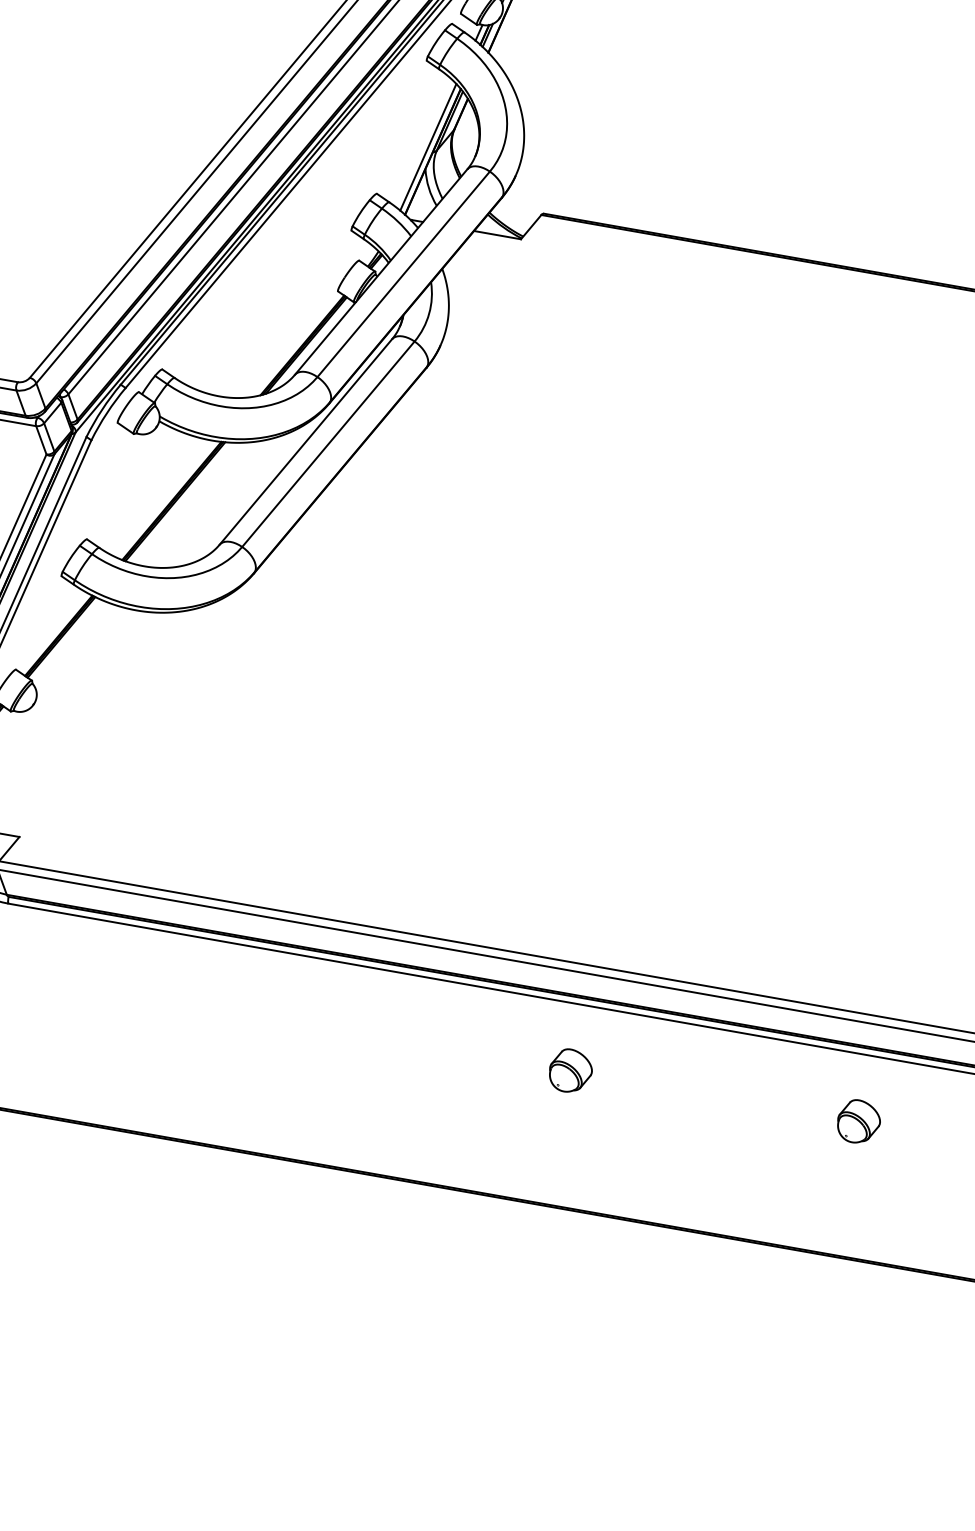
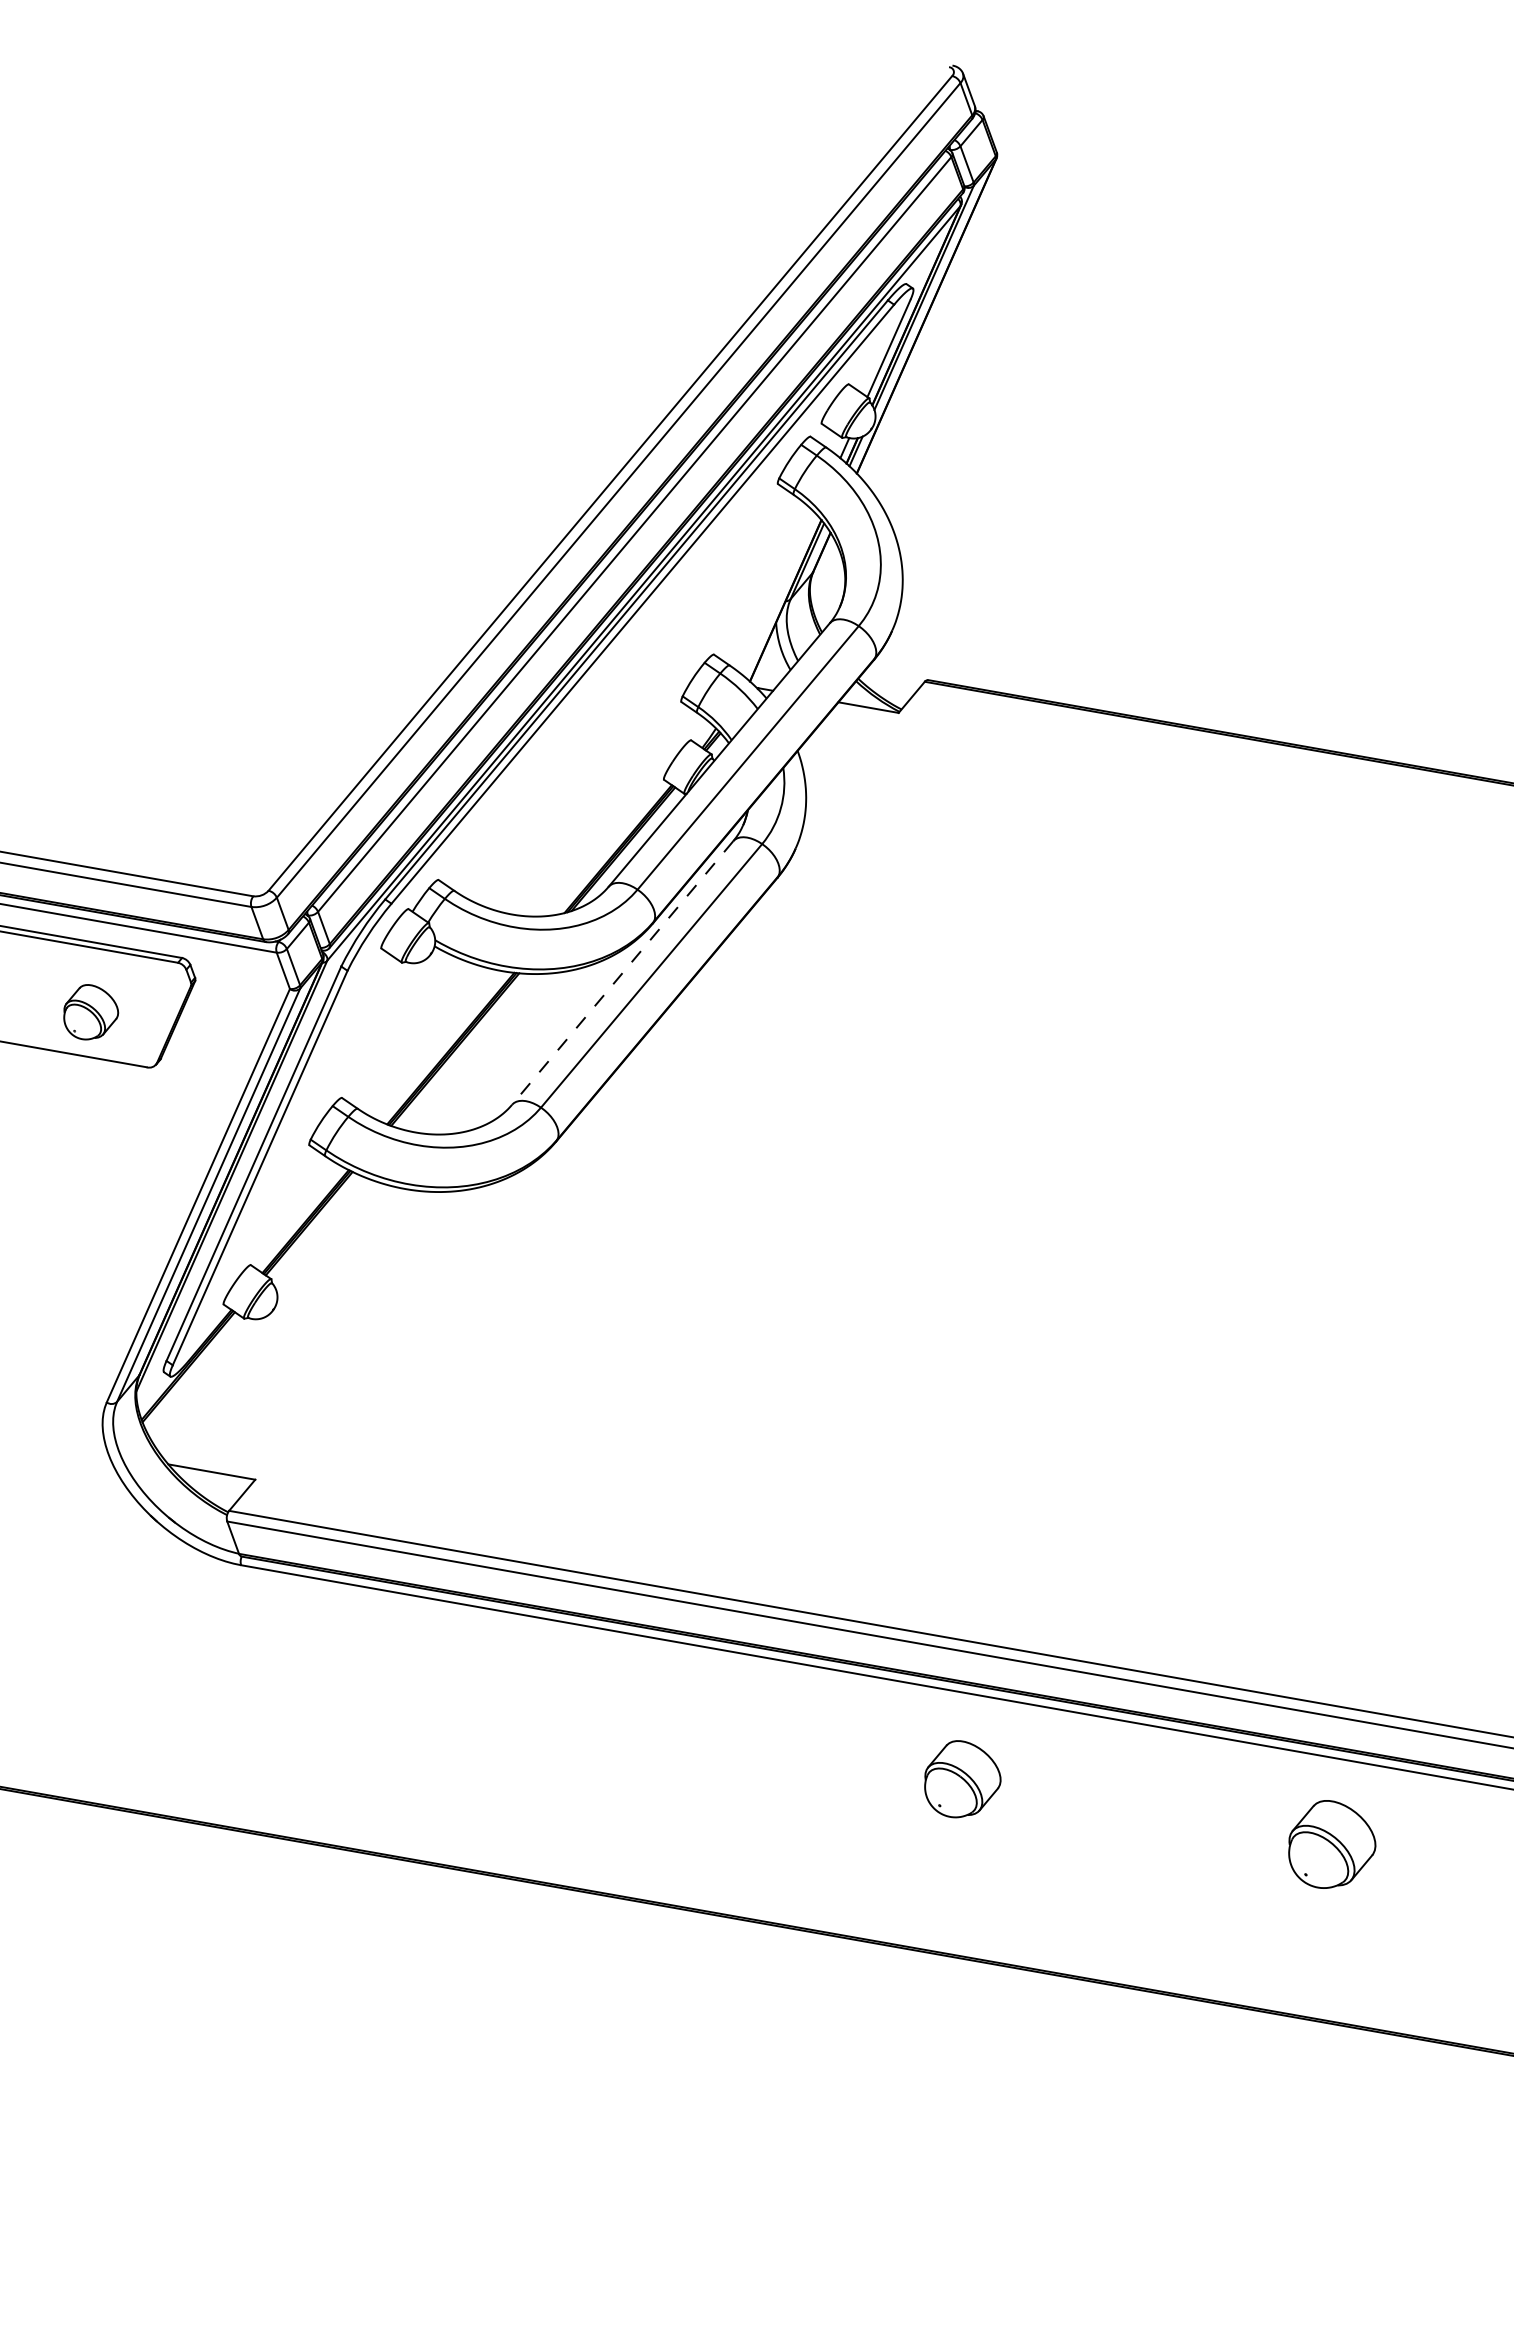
line: (428, 146) -> (779, 594), removed
line: (305, 442) -> (622, 973), solid -> dashed
part: (570, 1070) -> (962, 1779), size x1.4
part: (859, 1121) -> (1332, 1844), size x1.6

